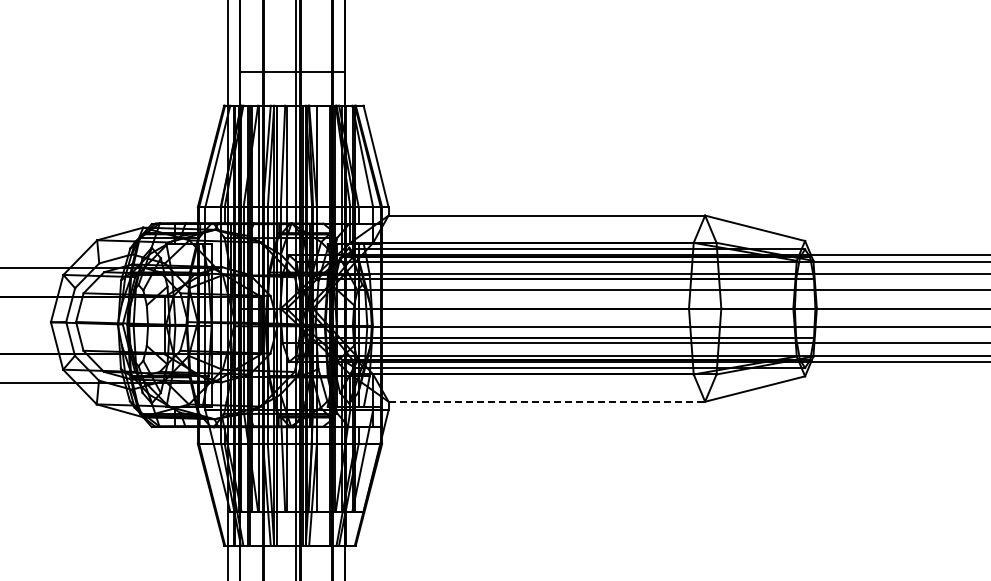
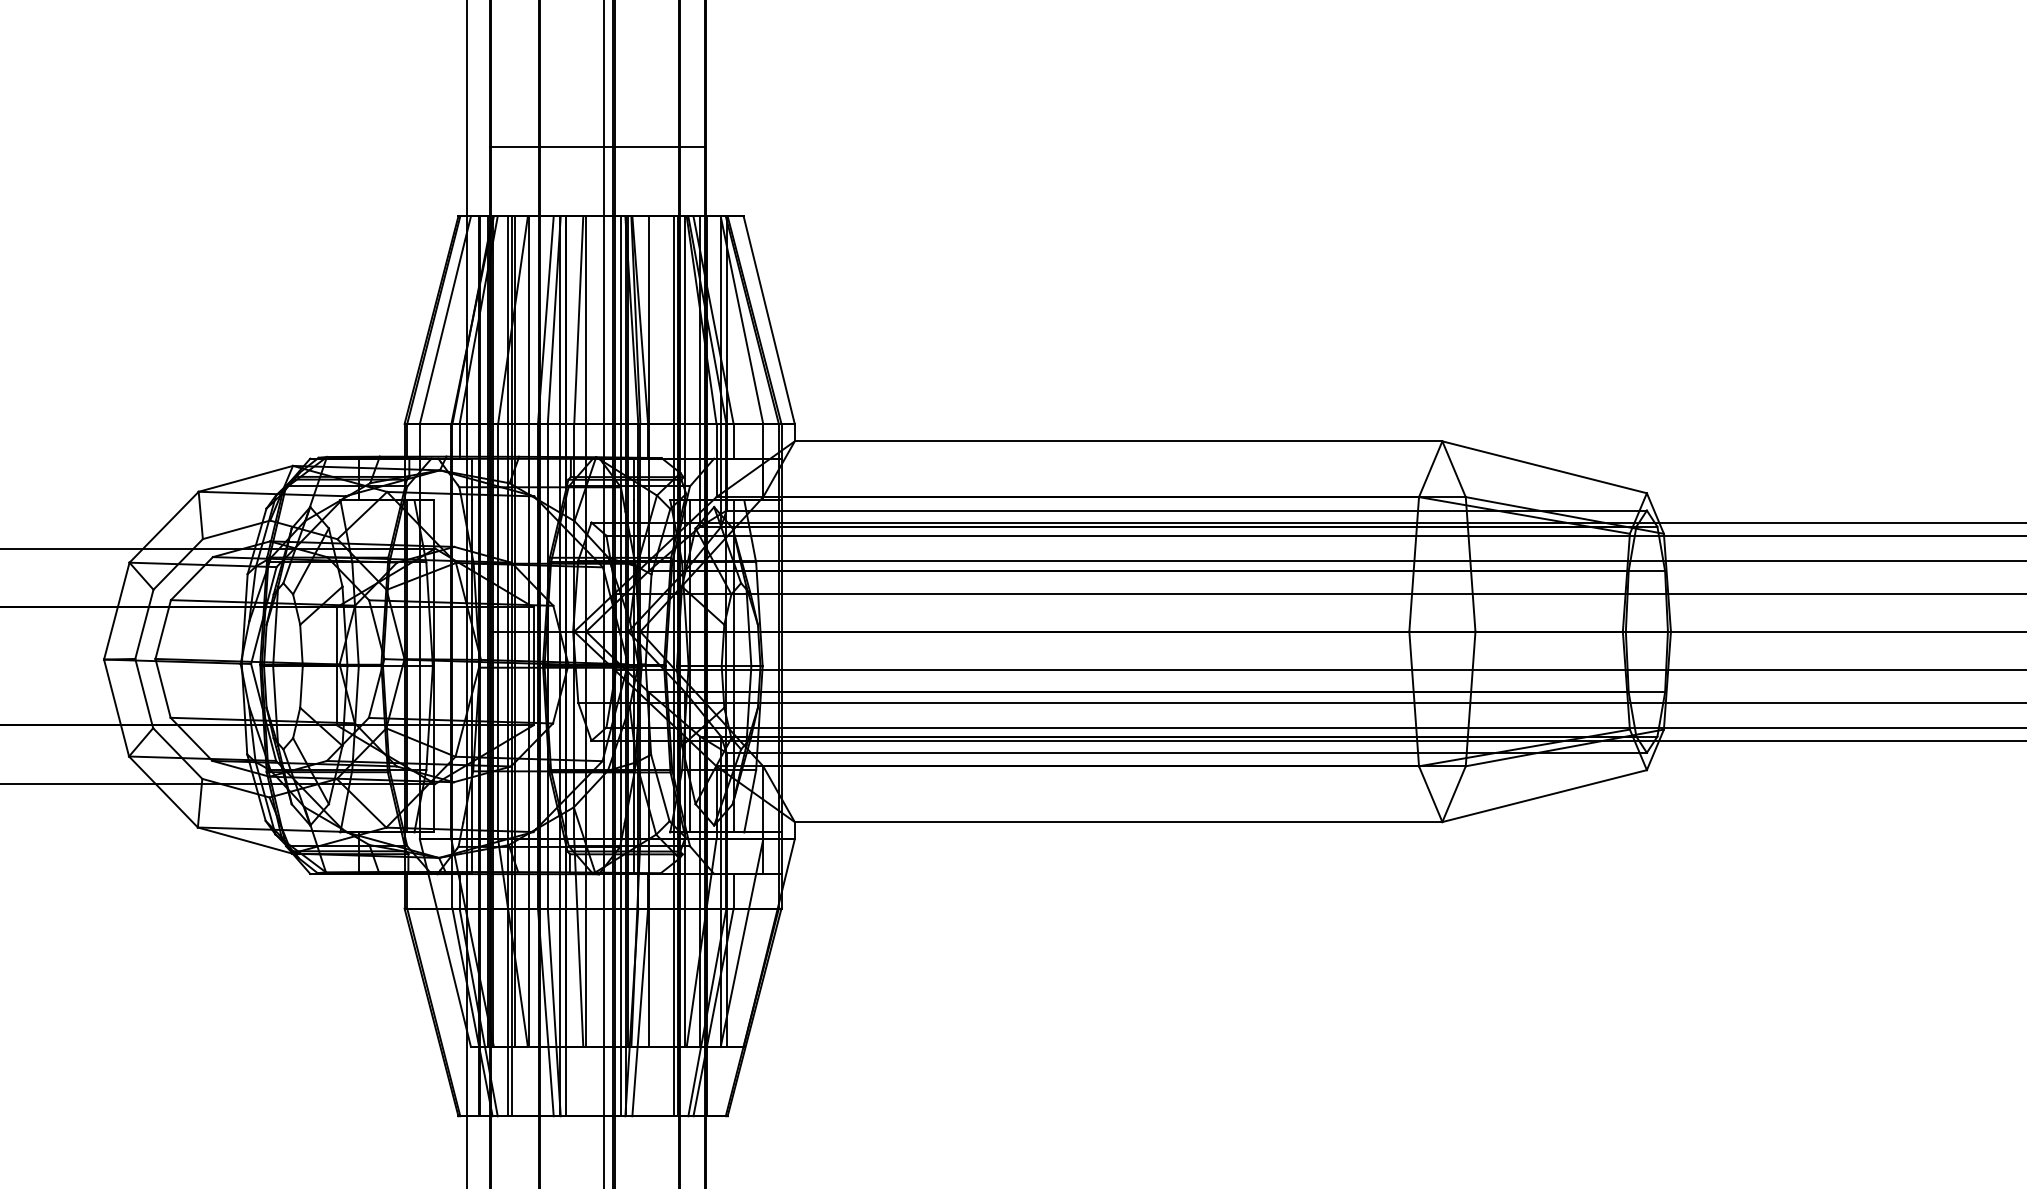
line: (547, 401) -> (1119, 821), dashed -> solid

